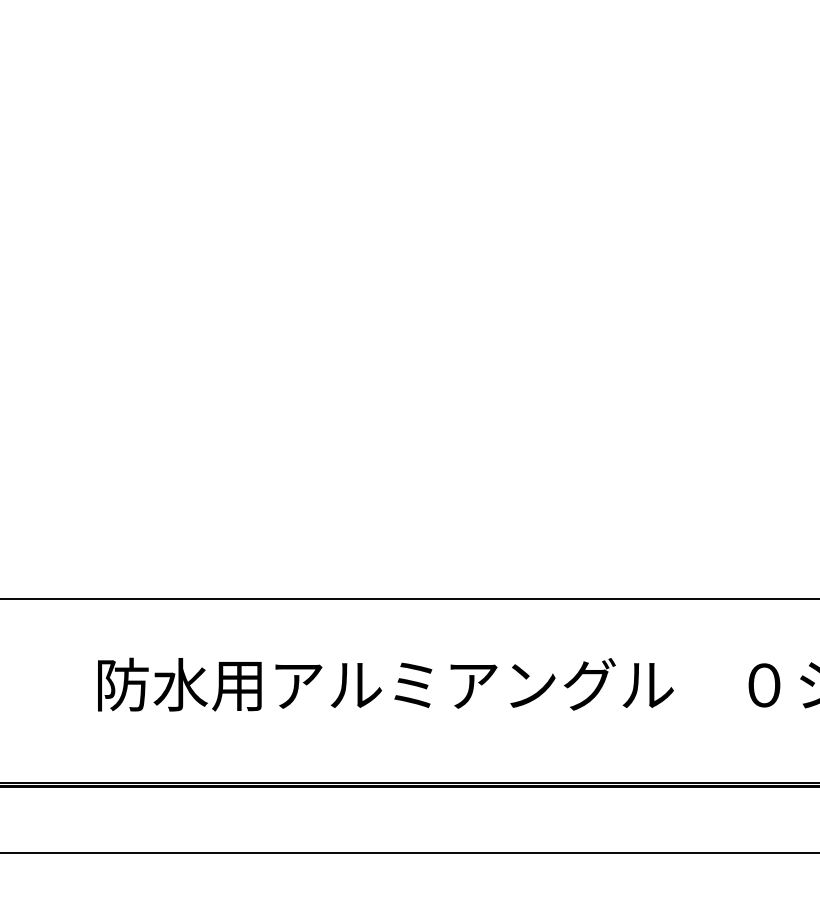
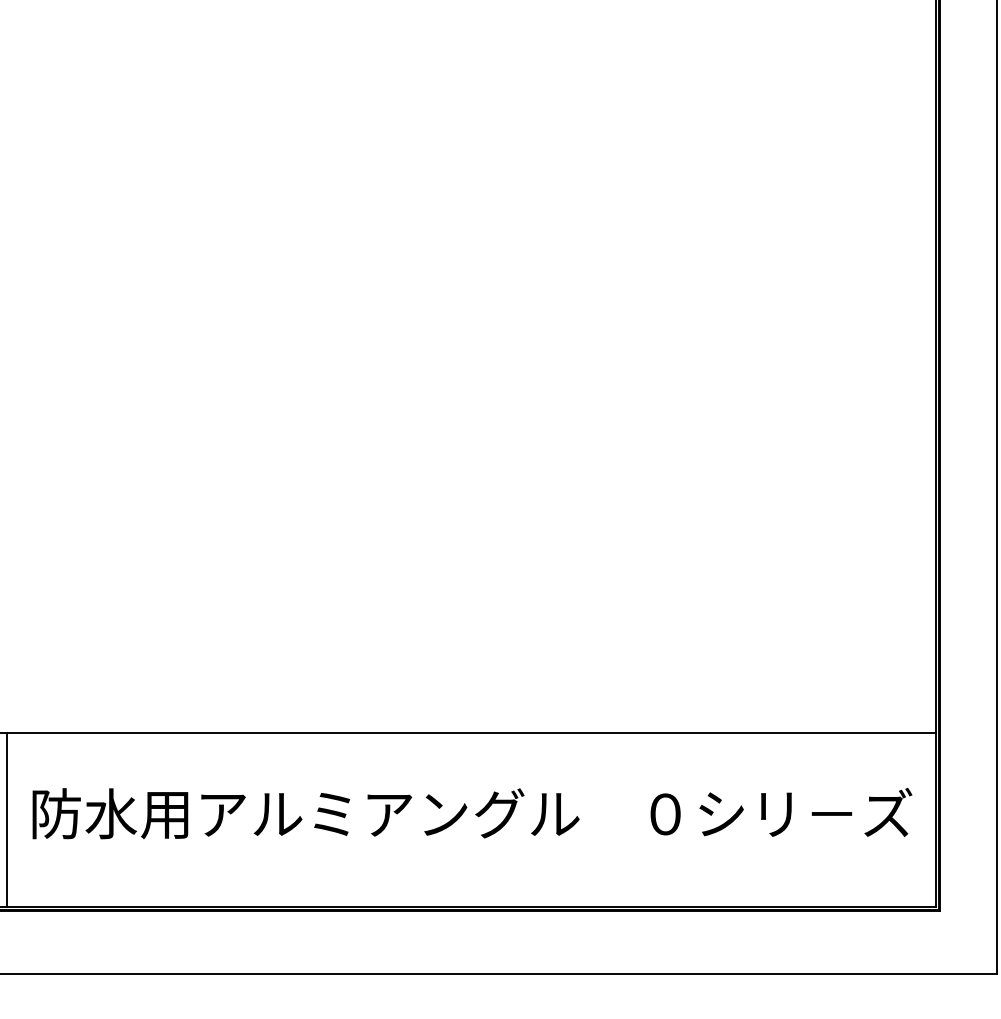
line: (71, 690) -> (7, 819), added

